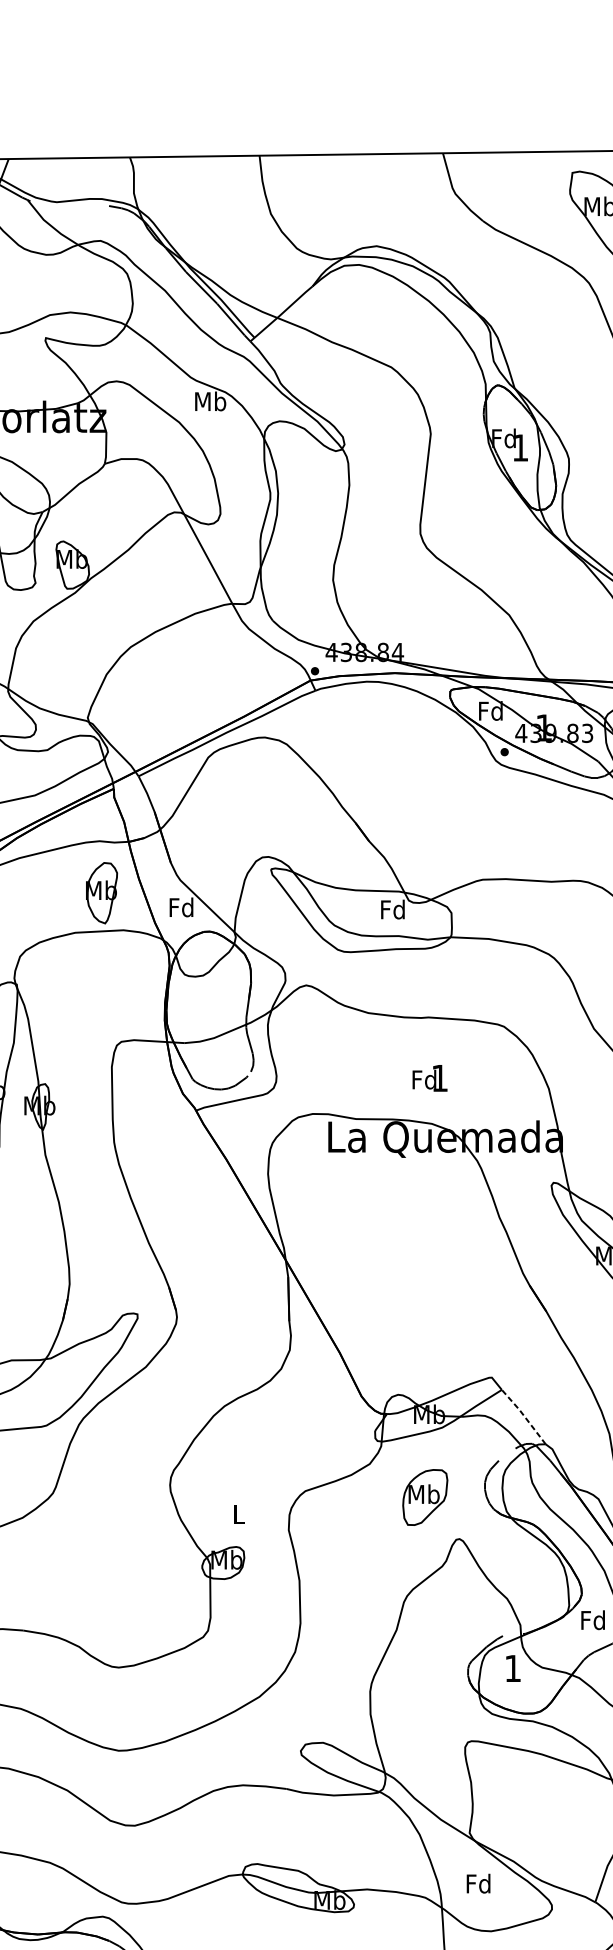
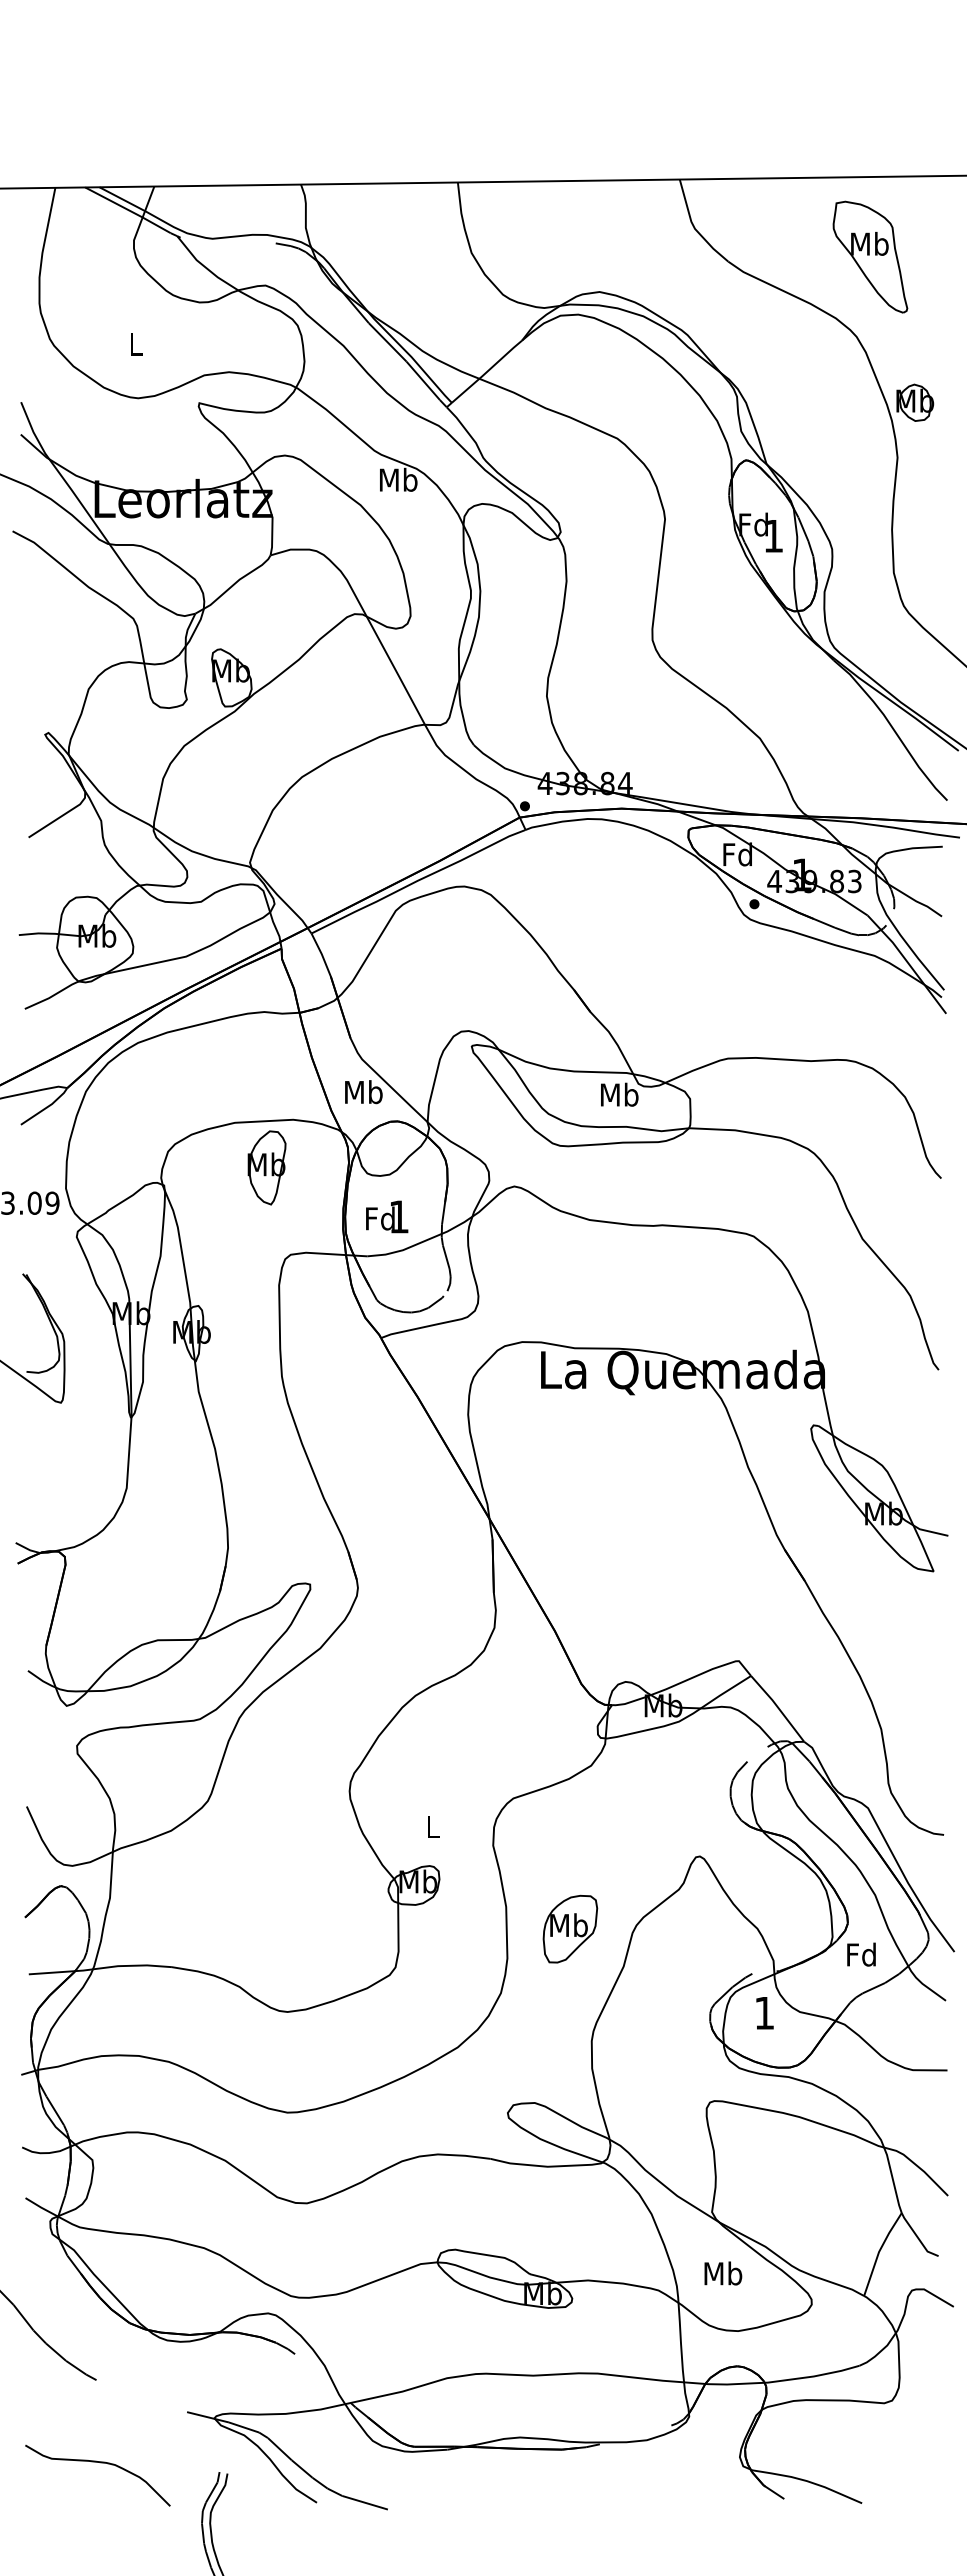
part: (101, 892) -> (266, 1167), moved
text: (181, 907) -> (363, 1092), Fd -> Mb
text: (393, 909) -> (619, 1094), Fd -> Mb
text: (430, 1077) -> (387, 1216), moved
line: (523, 1415) -> (777, 1707), dashed -> solid
part: (425, 1496) -> (570, 1928), moved
text: (479, 1883) -> (723, 2273), Fd -> Mb

